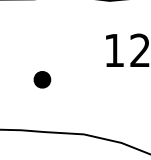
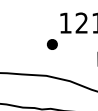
part: (42, 79) -> (52, 44), moved

